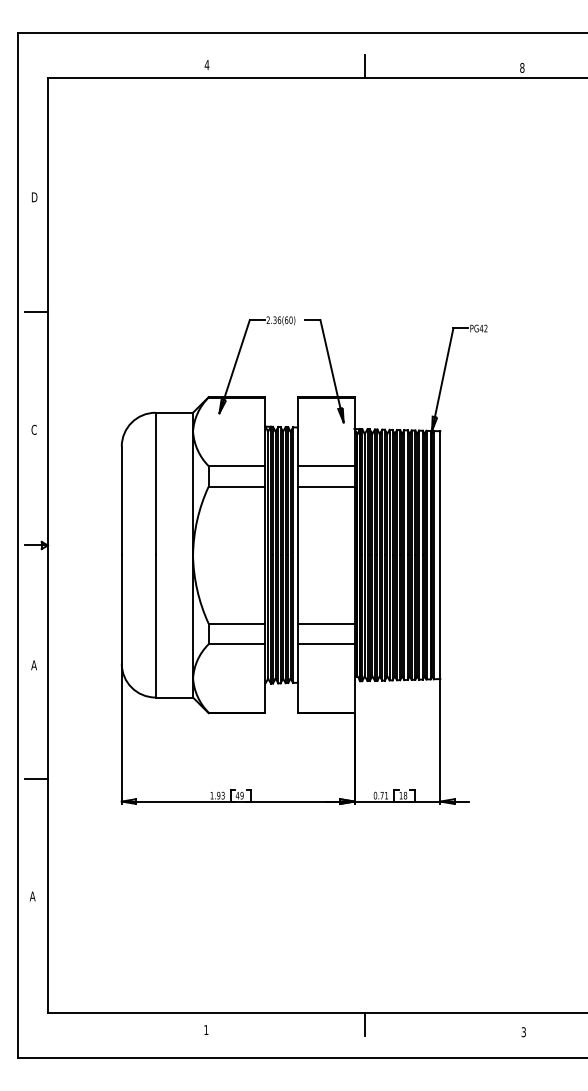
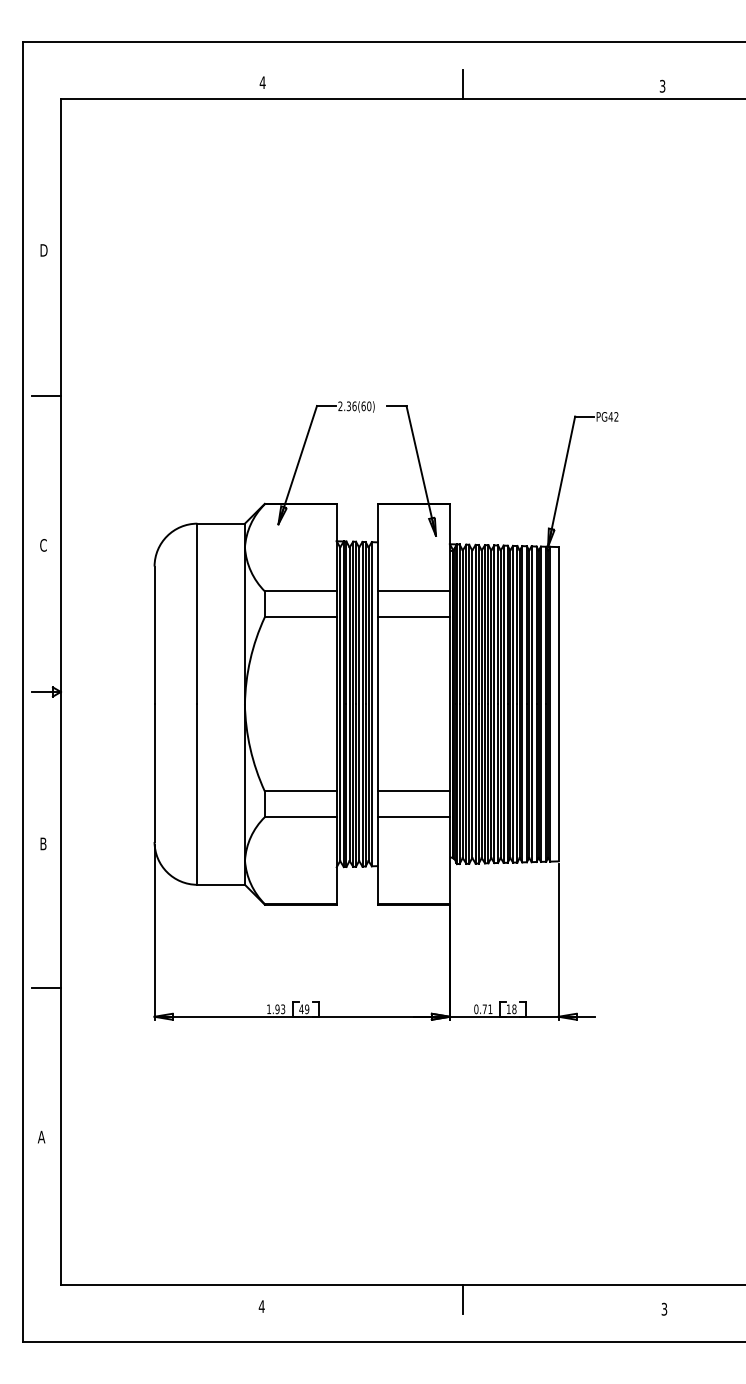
text: (522, 67) -> (662, 85), 8 -> 3
text: (33, 665) -> (42, 844), A -> B
text: (206, 1029) -> (262, 1305), 1 -> 4

